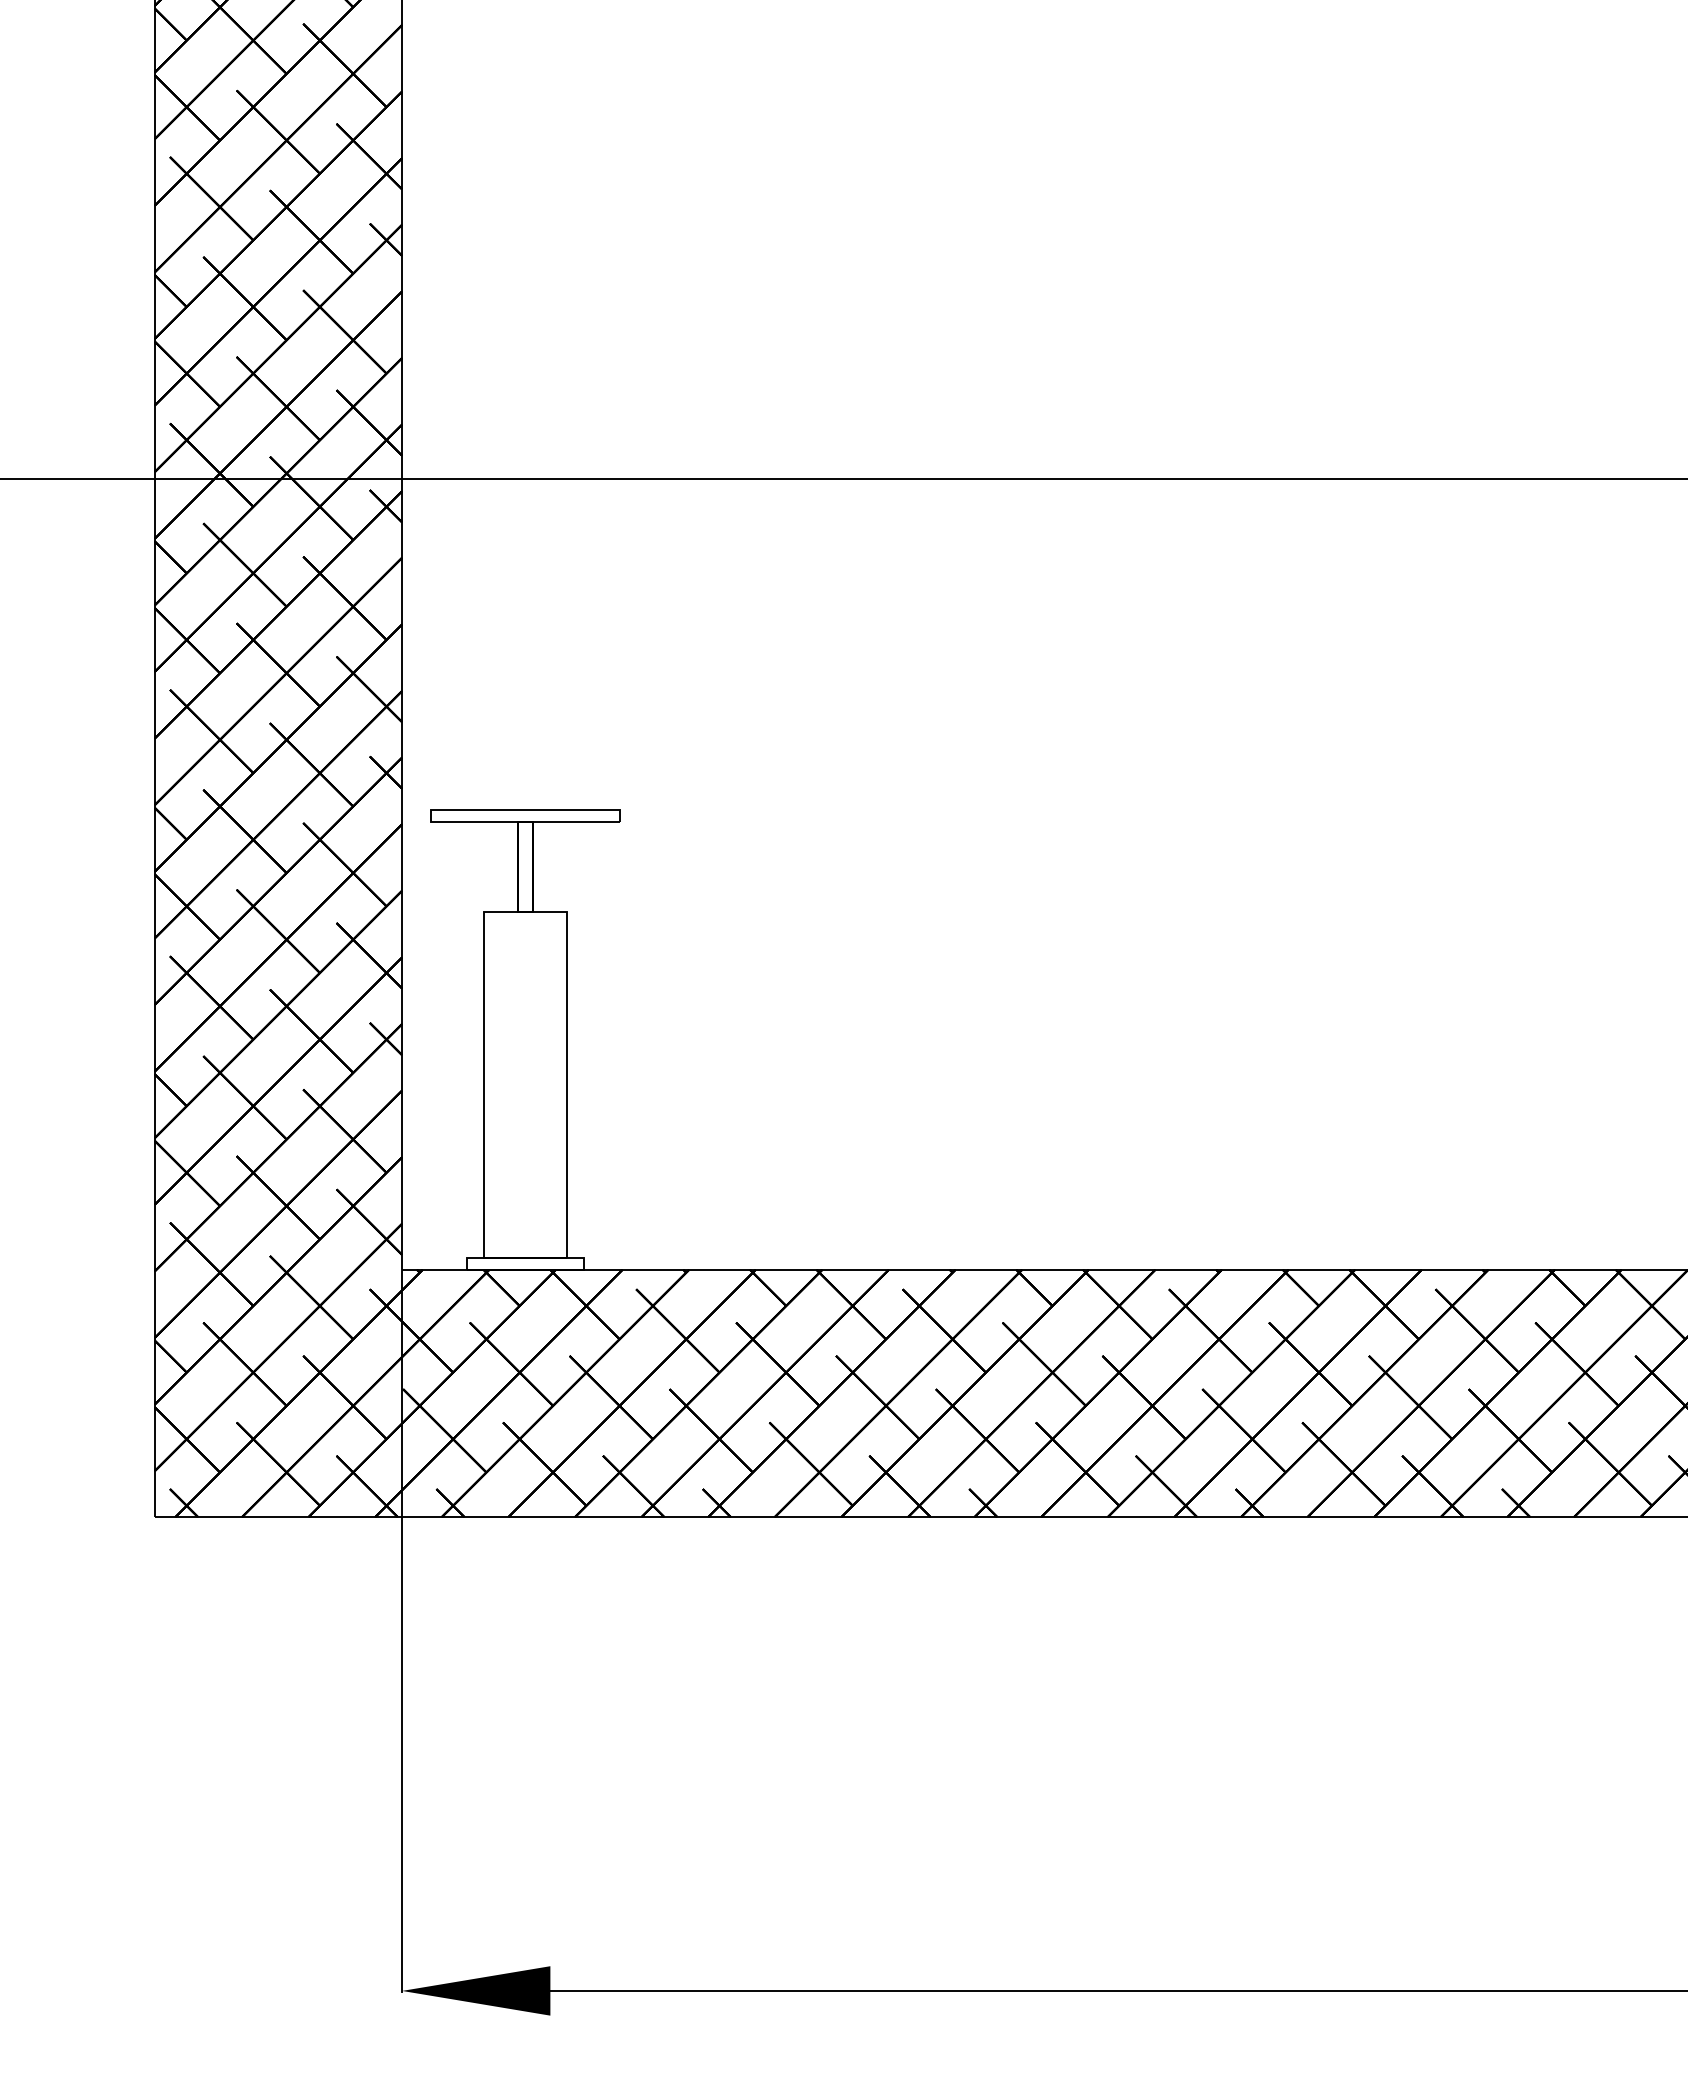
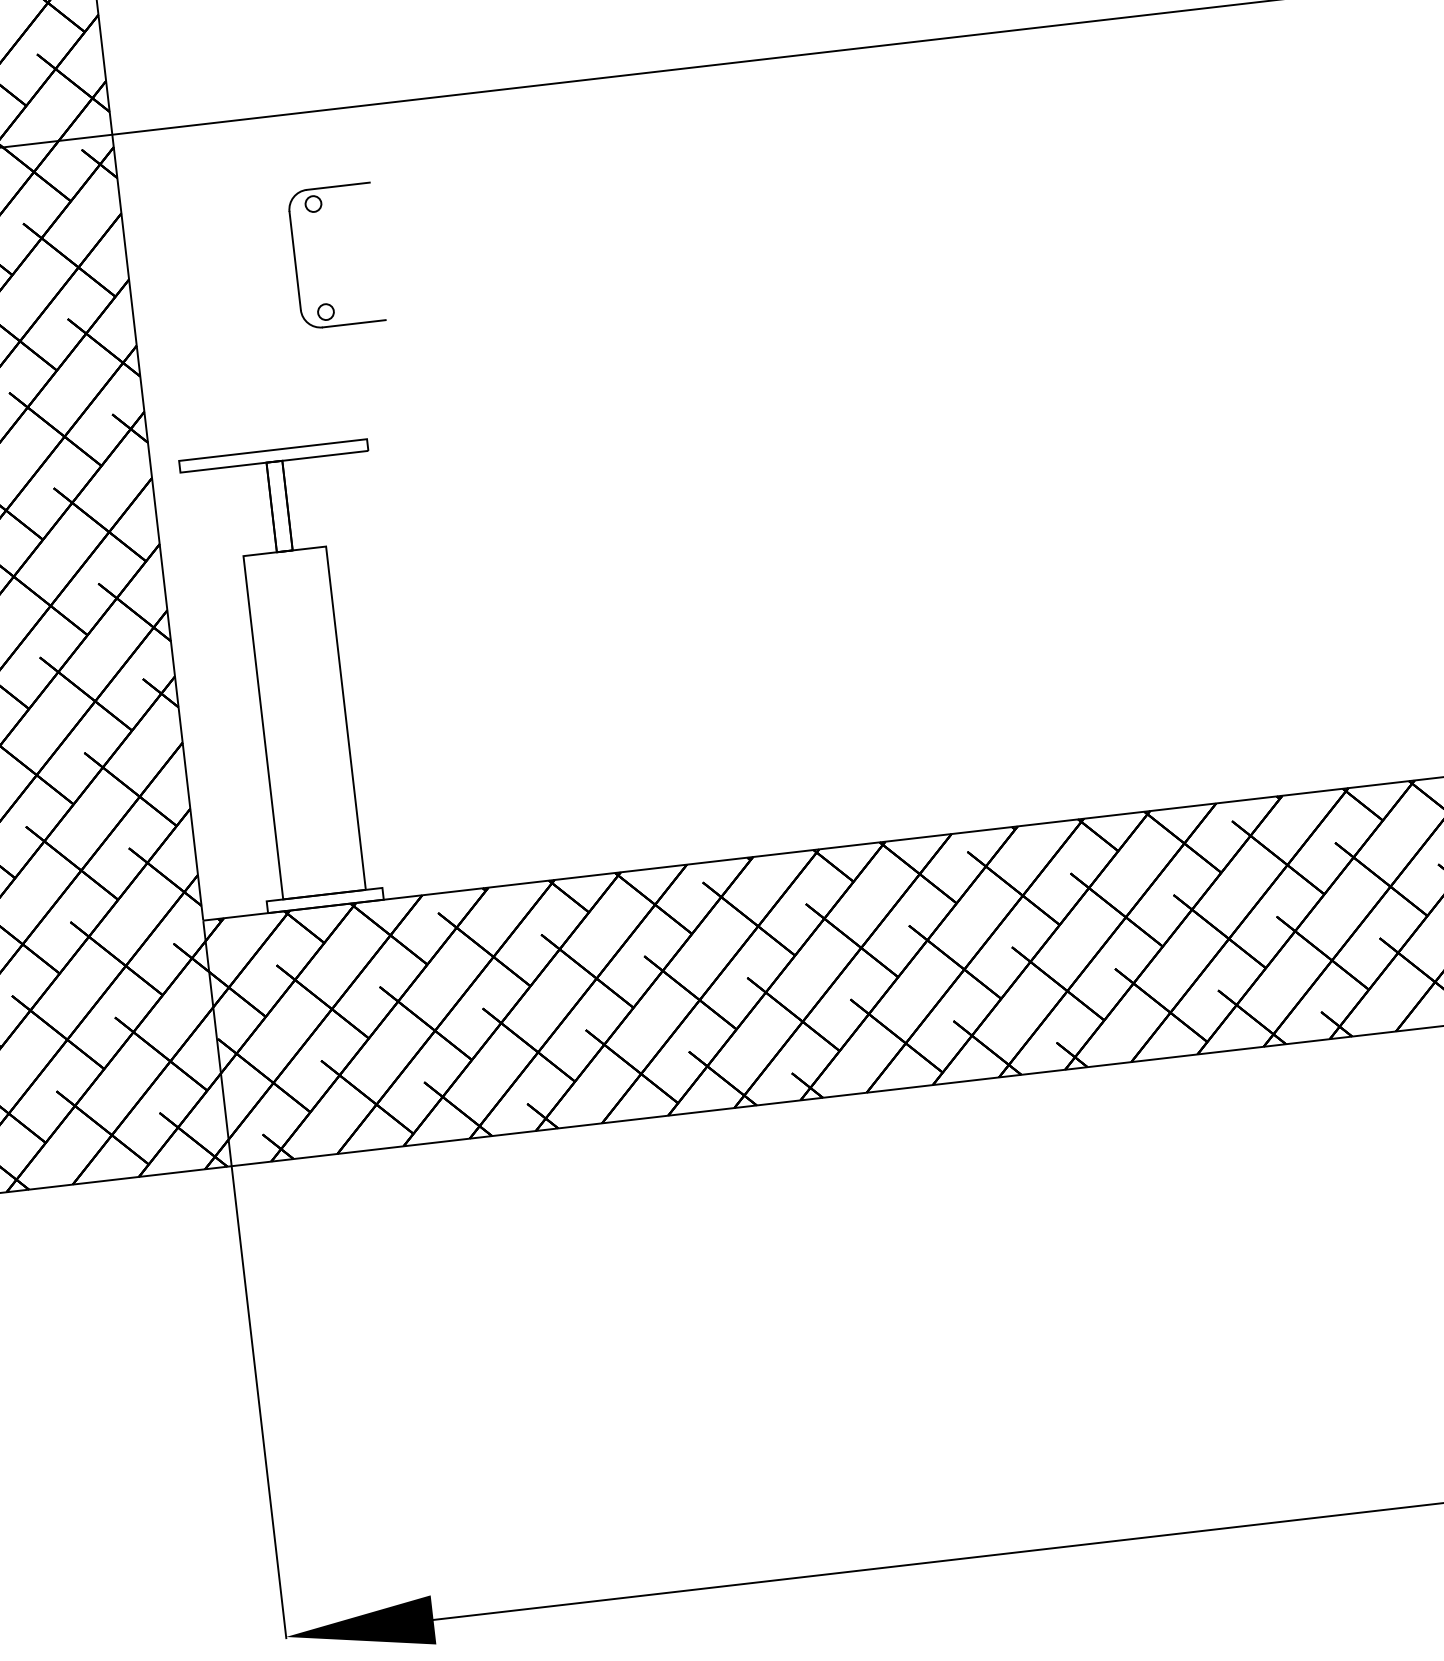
part: (569, 625) -> (295, 261), added

